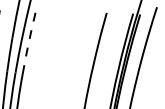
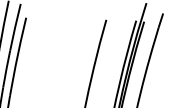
line: (28, 42) -> (17, 53), dashed -> solid

